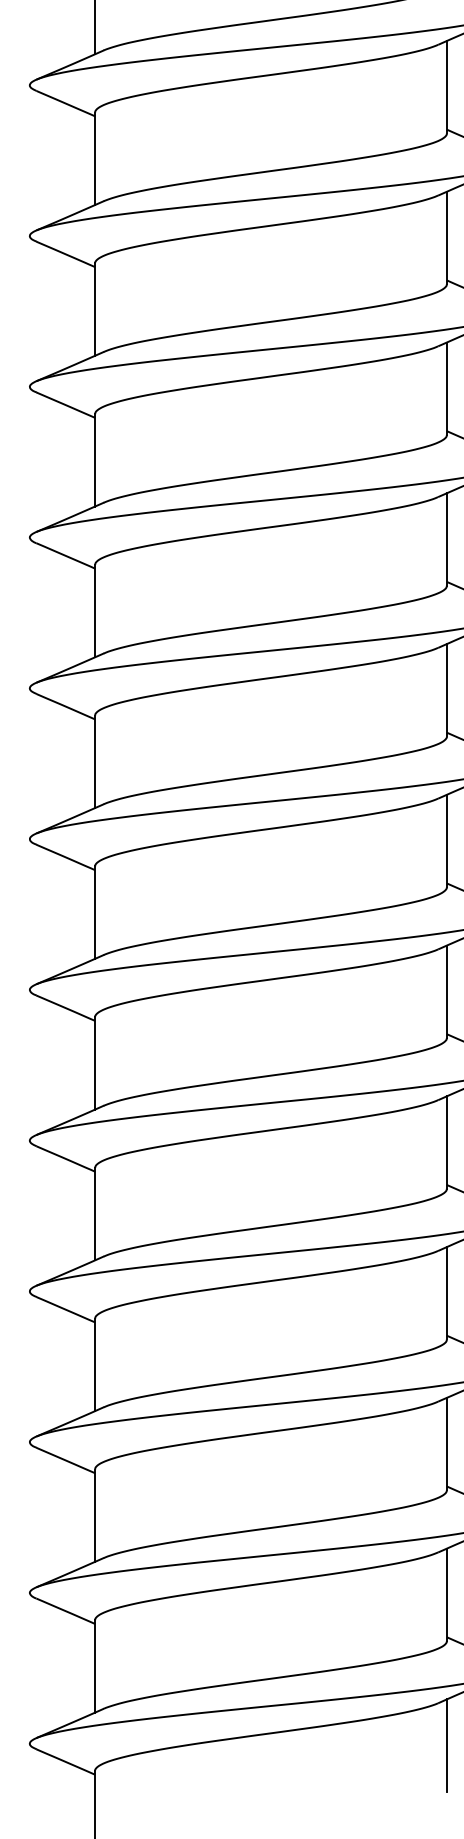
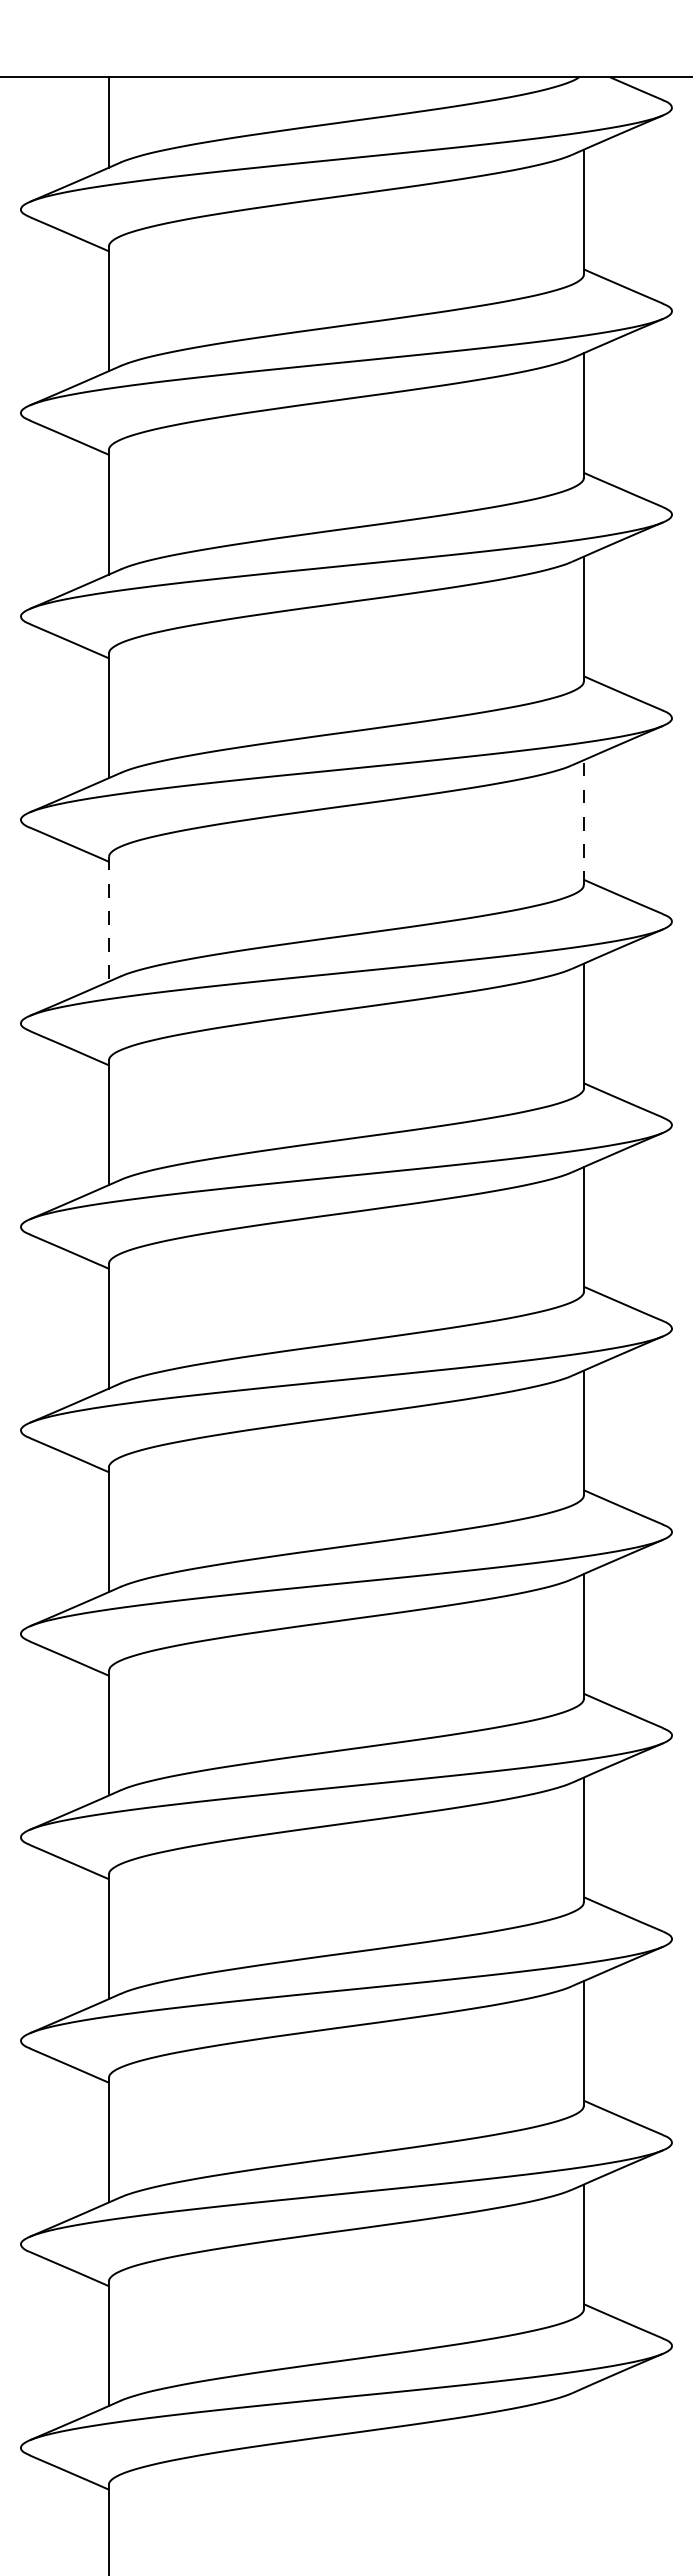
line: (446, 538) -> (583, 821), solid -> dashed
line: (95, 611) -> (109, 919), solid -> dashed
line: (446, 1745) -> (583, 2450), removed

